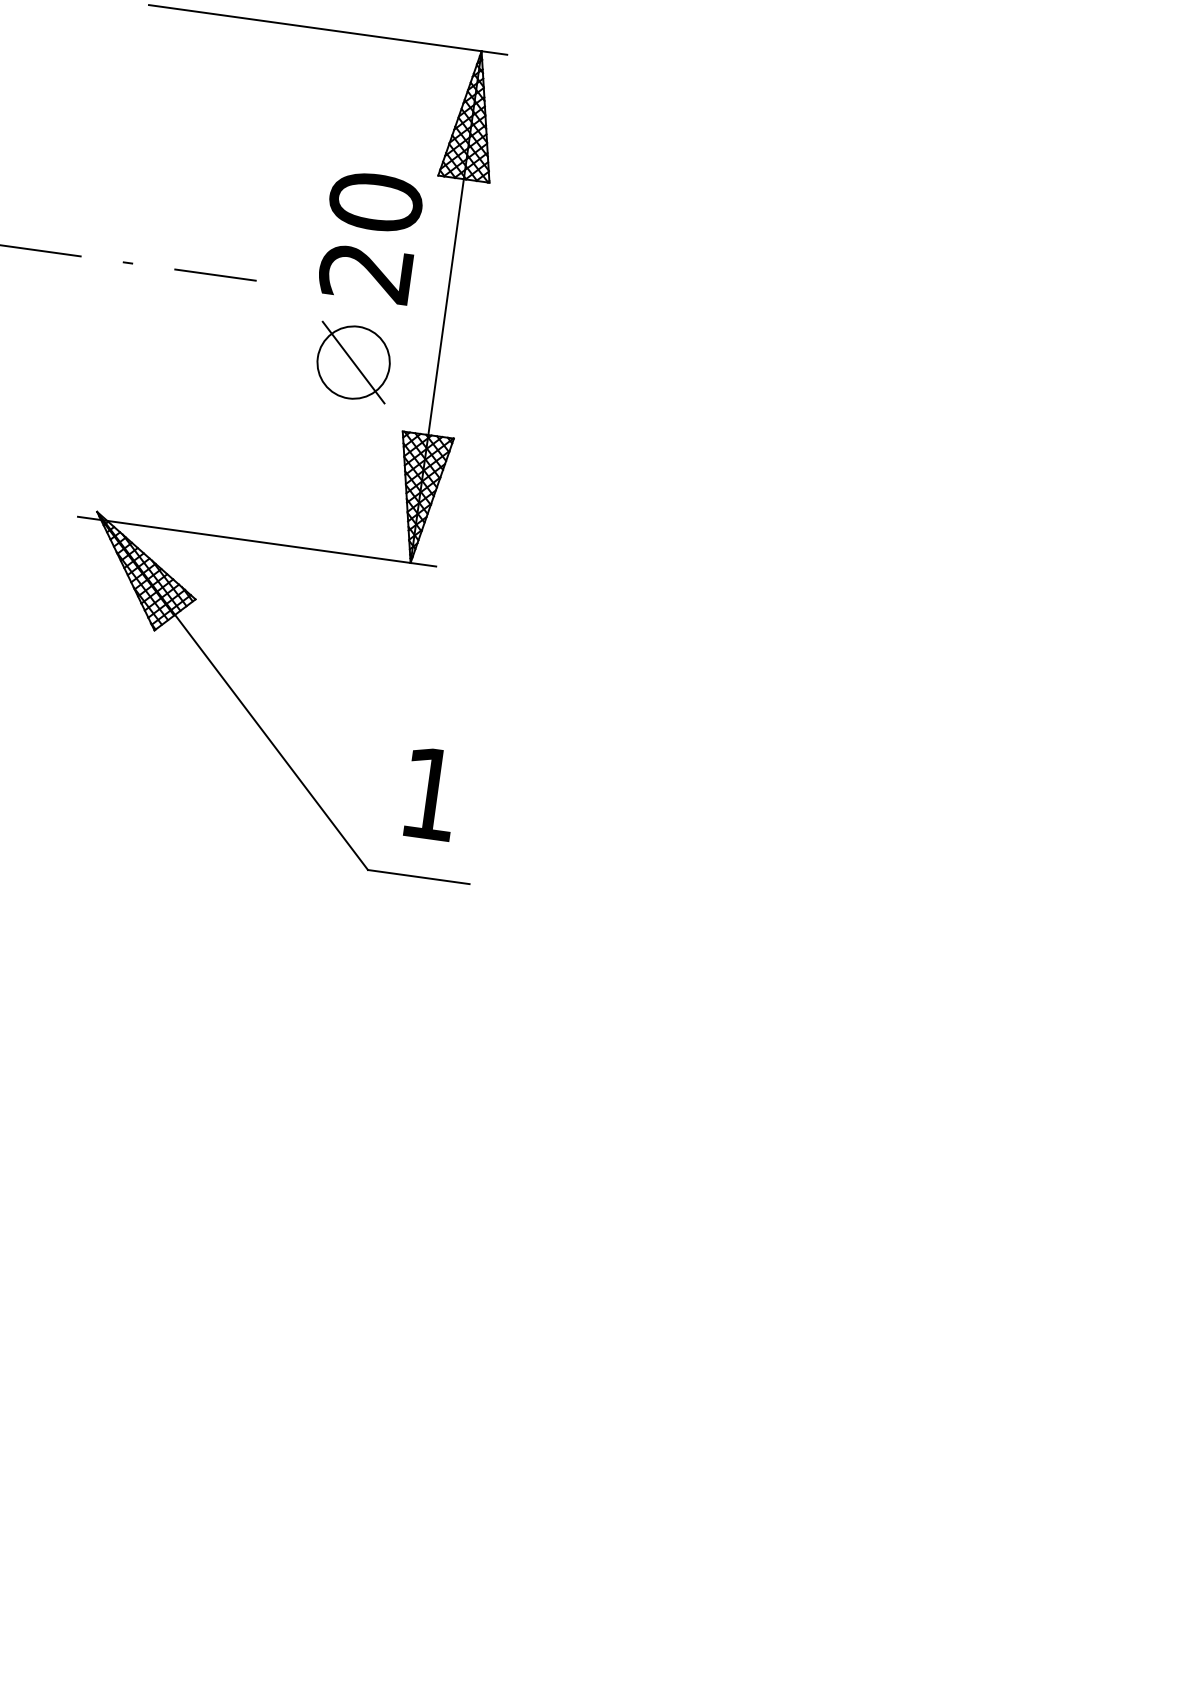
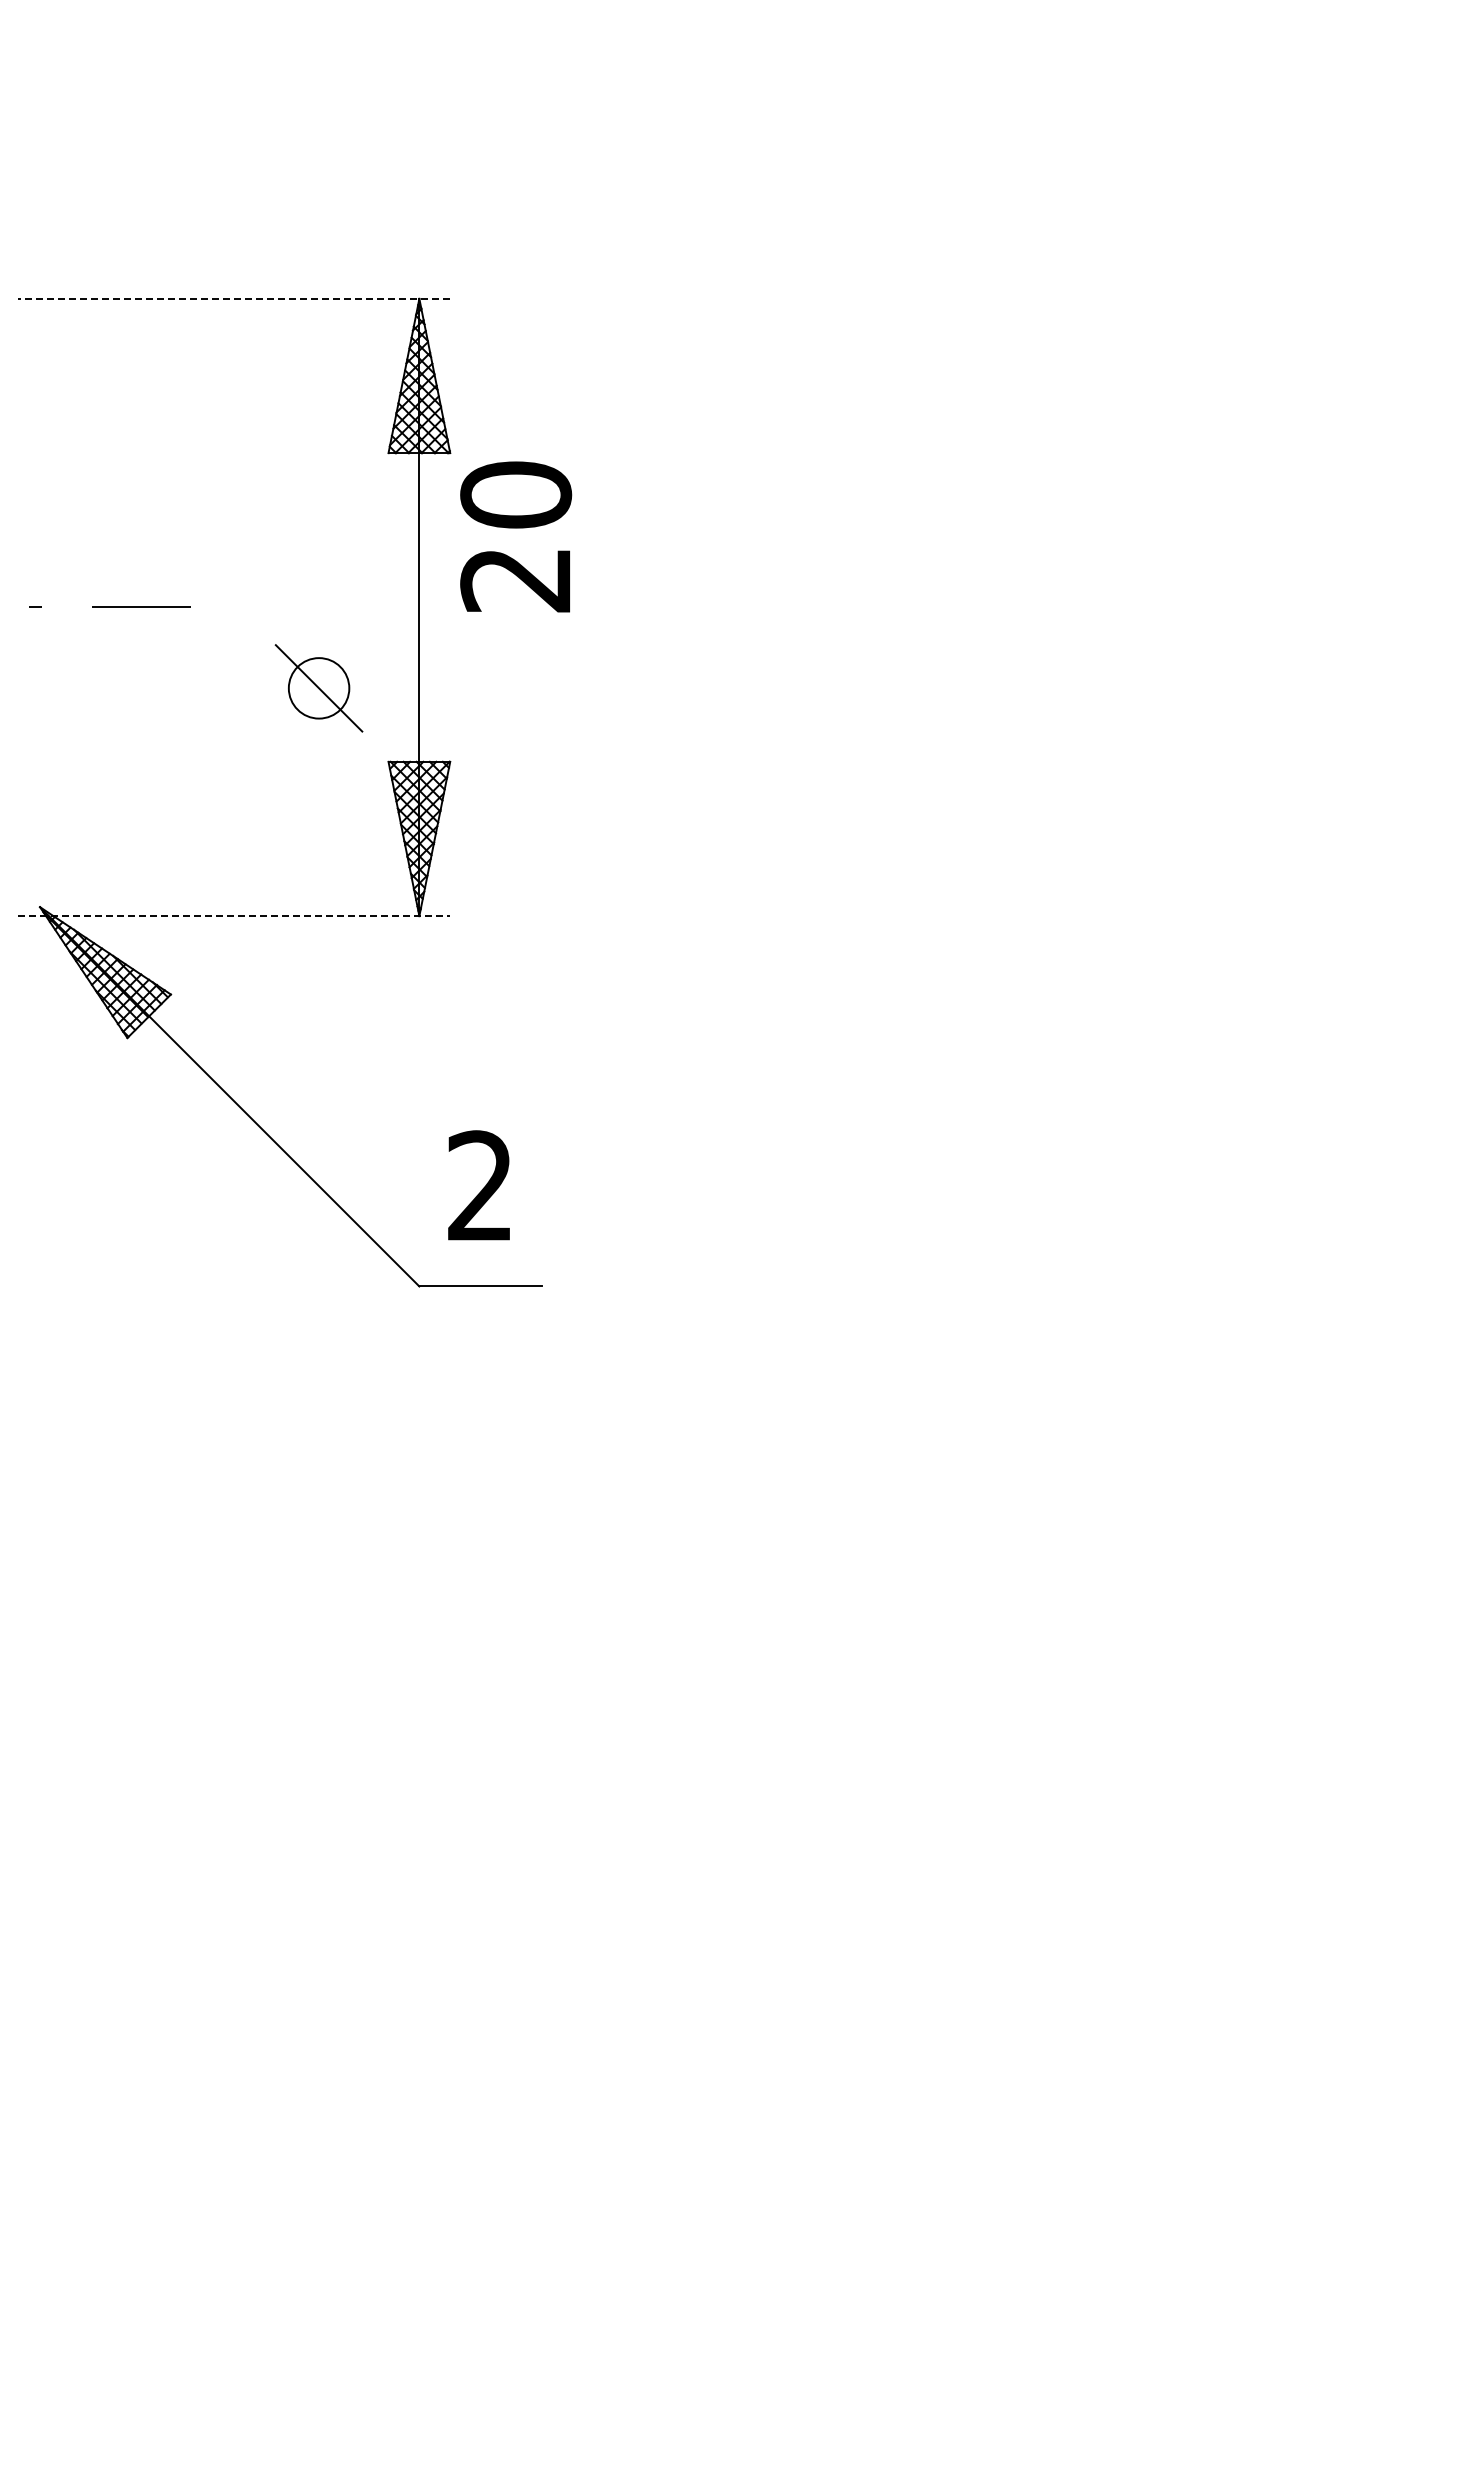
line: (327, 29) -> (233, 298), solid -> dashed
text: (371, 236) -> (516, 536), moved
circle: (353, 362) -> (318, 688), size x0.7
line: (257, 542) -> (234, 916), solid -> dashed
text: (429, 793) -> (479, 1185), 1 -> 2

